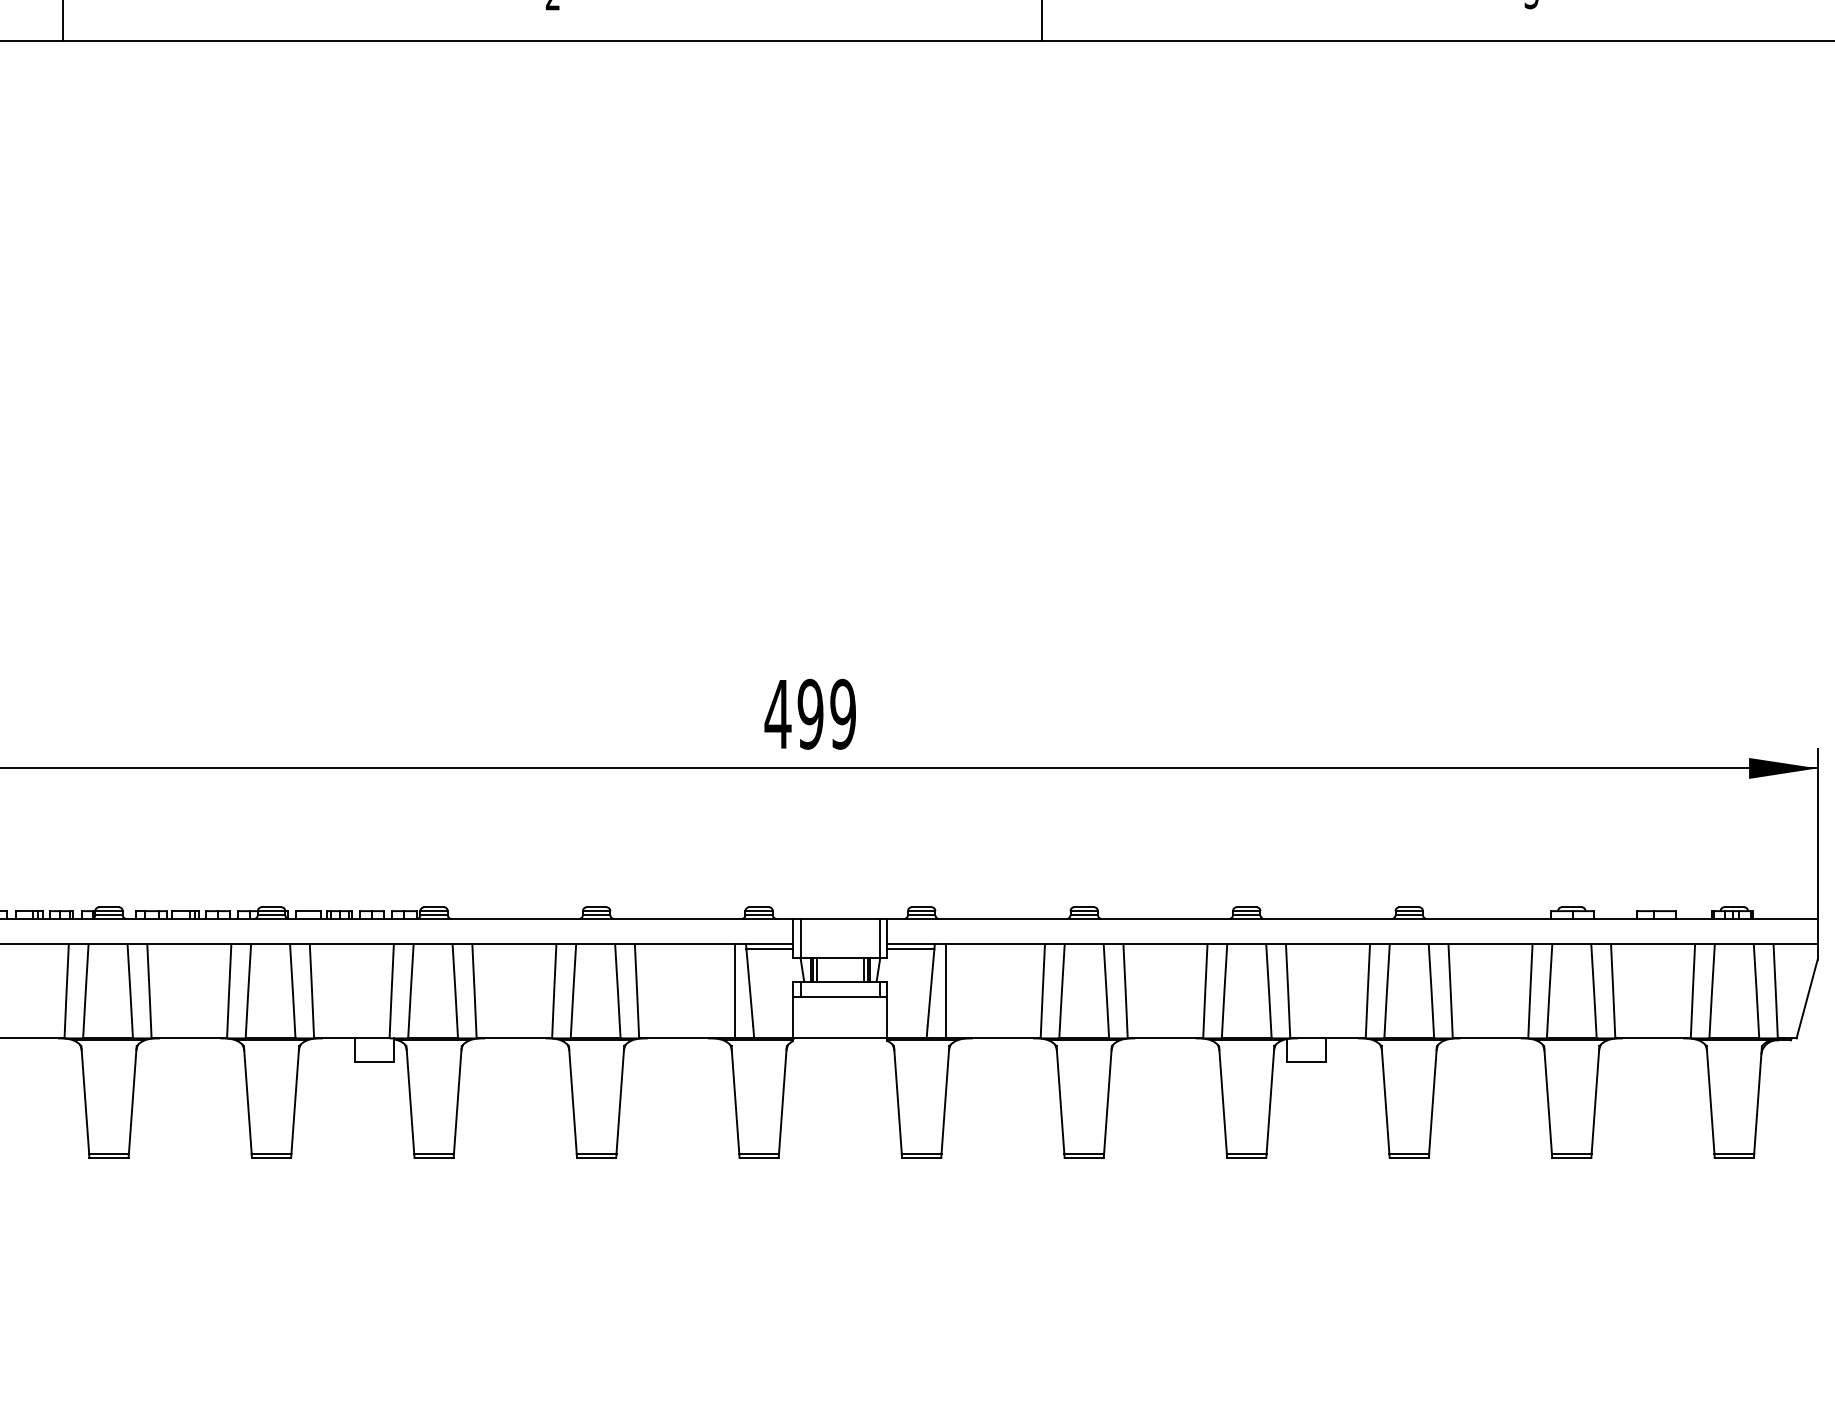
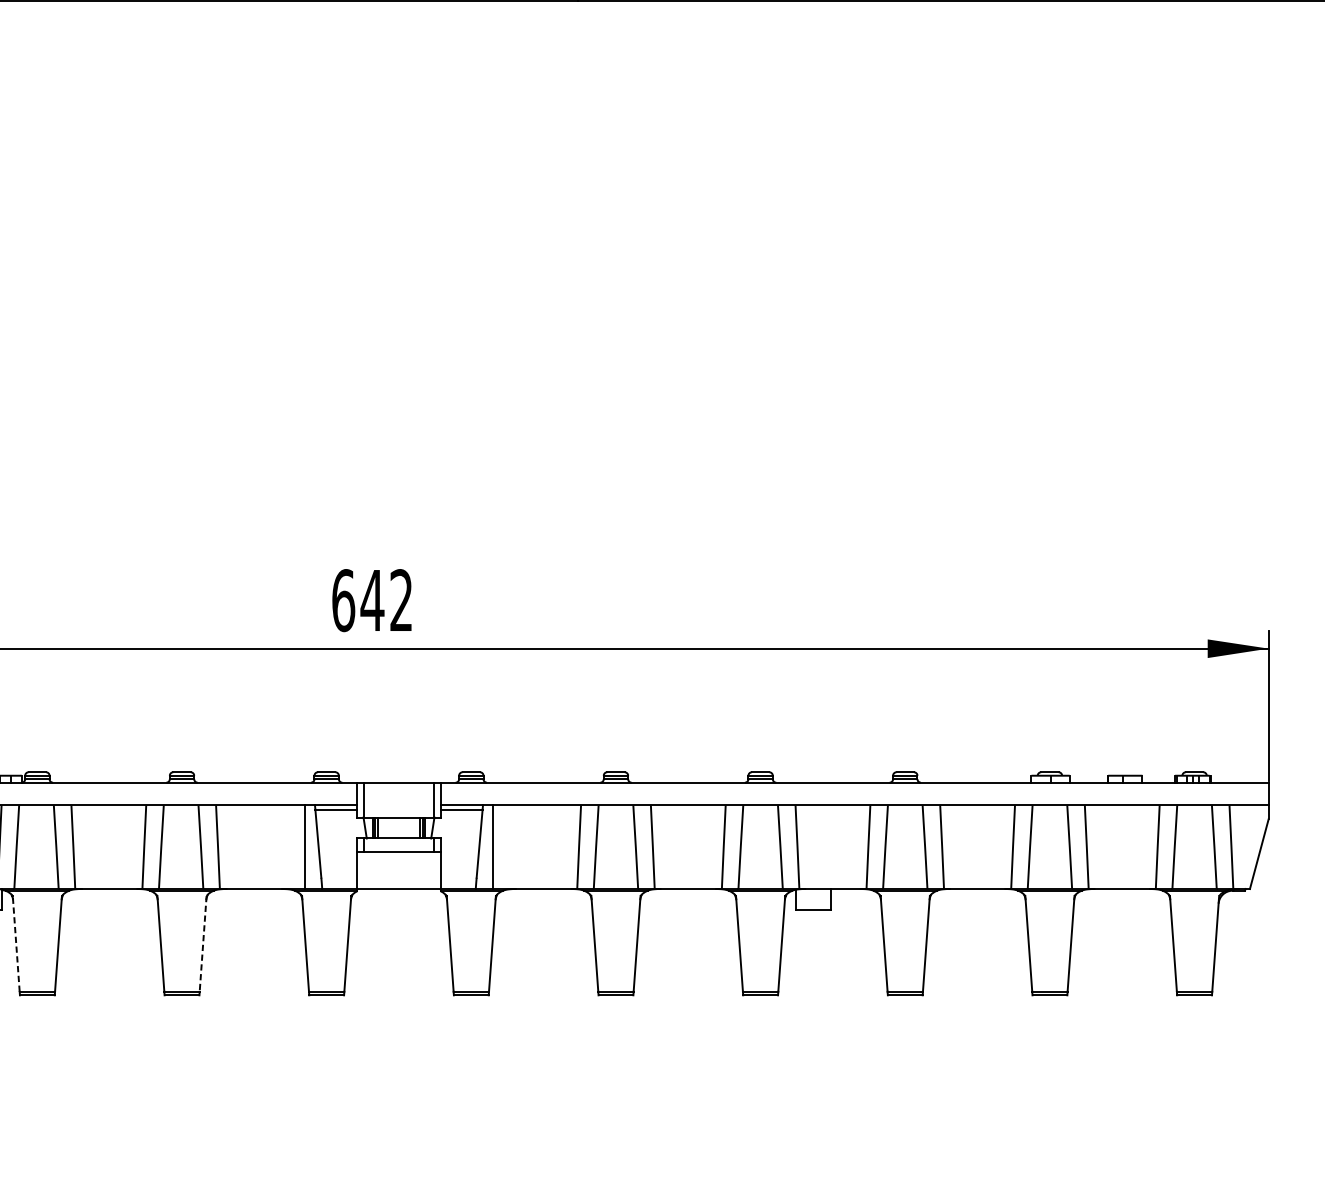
text: (809, 713) -> (371, 599), 499 -> 642
line: (410, 1100) -> (16, 944), solid -> dashed
line: (620, 1100) -> (203, 944), solid -> dashed

